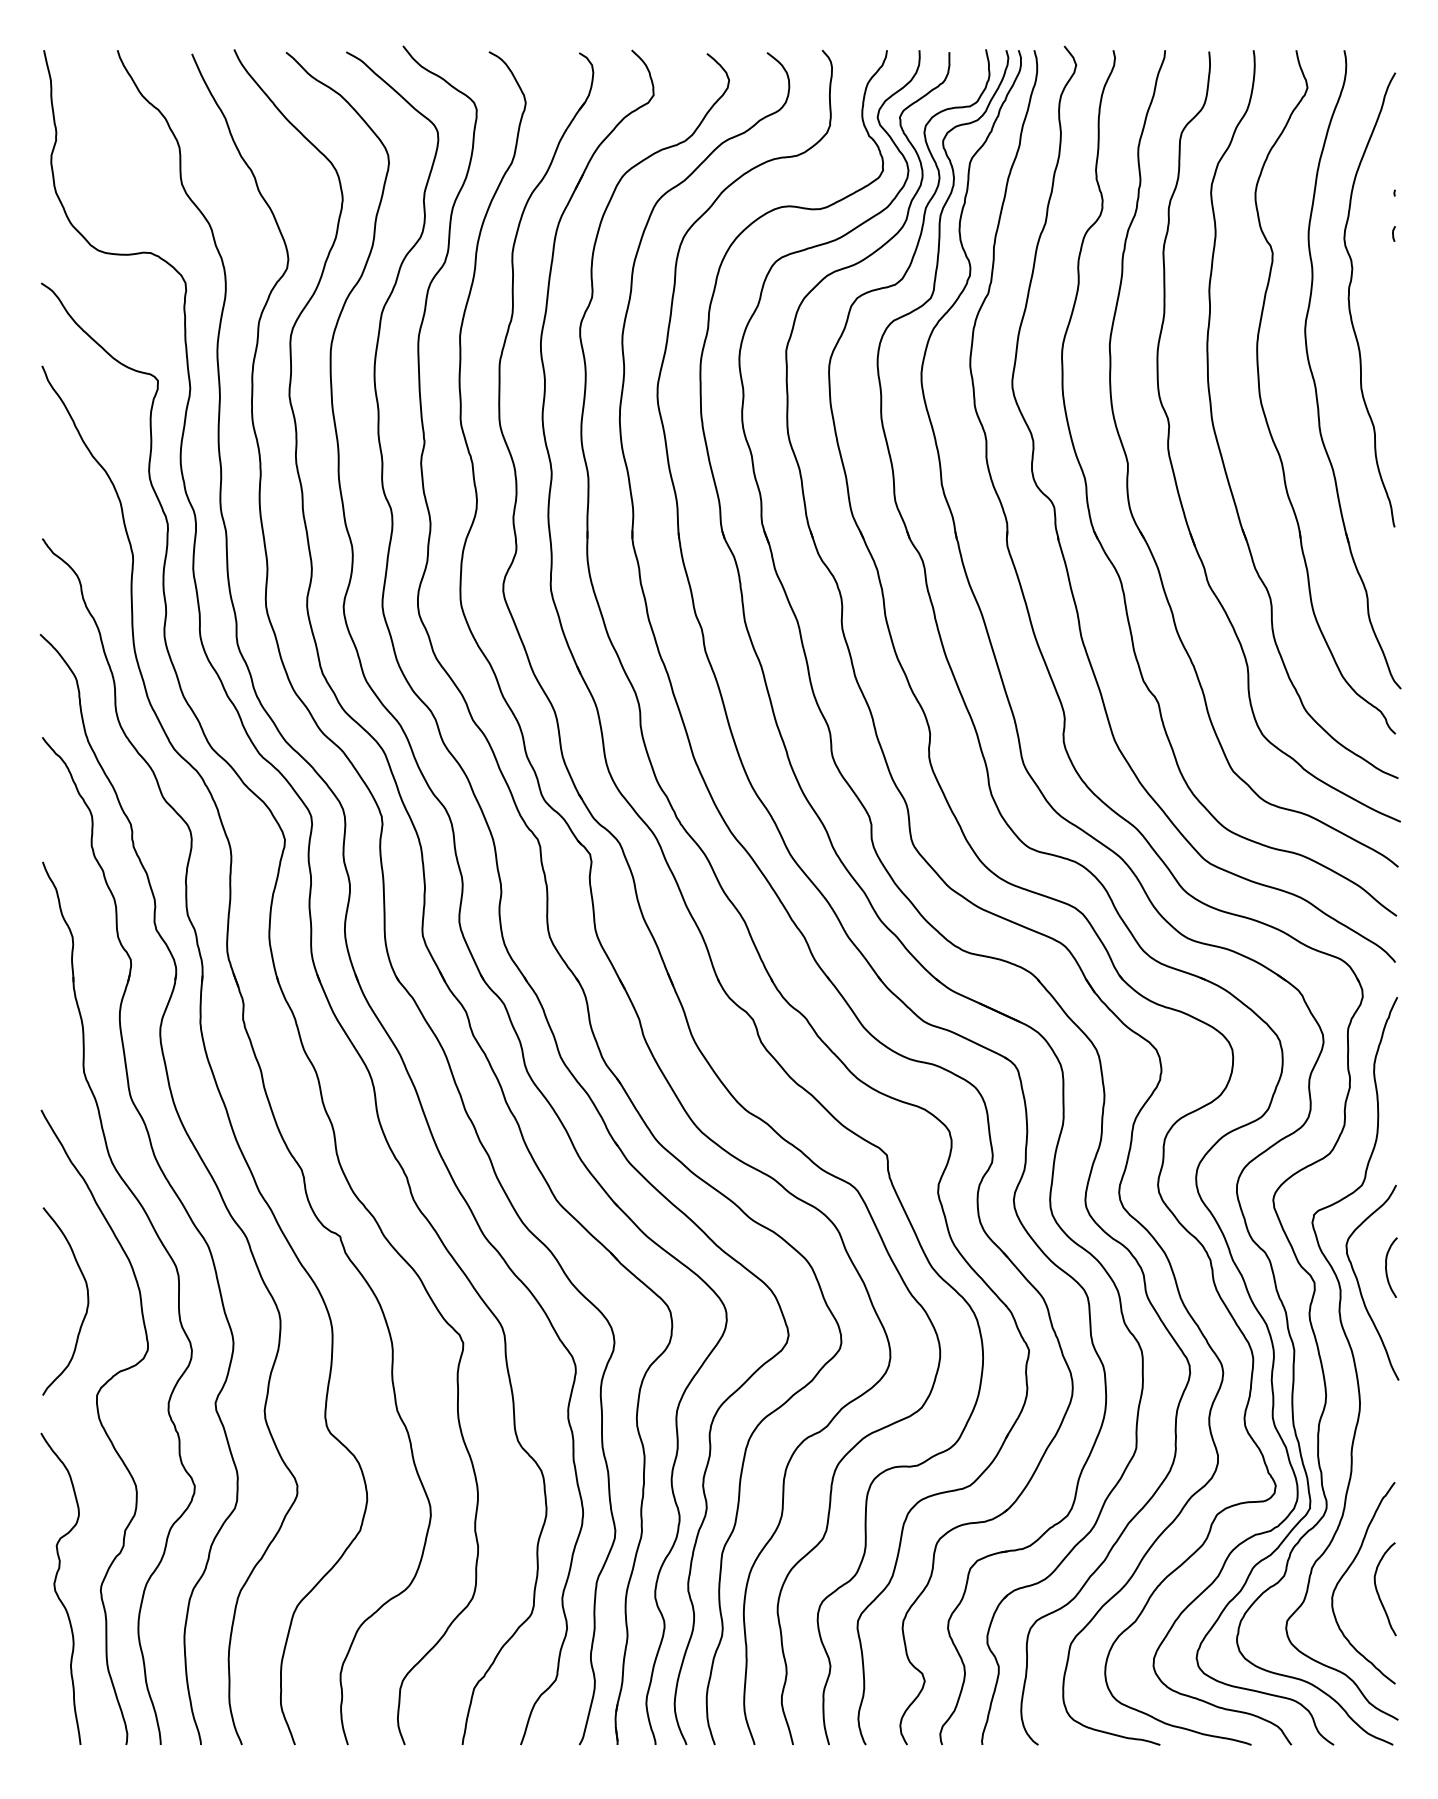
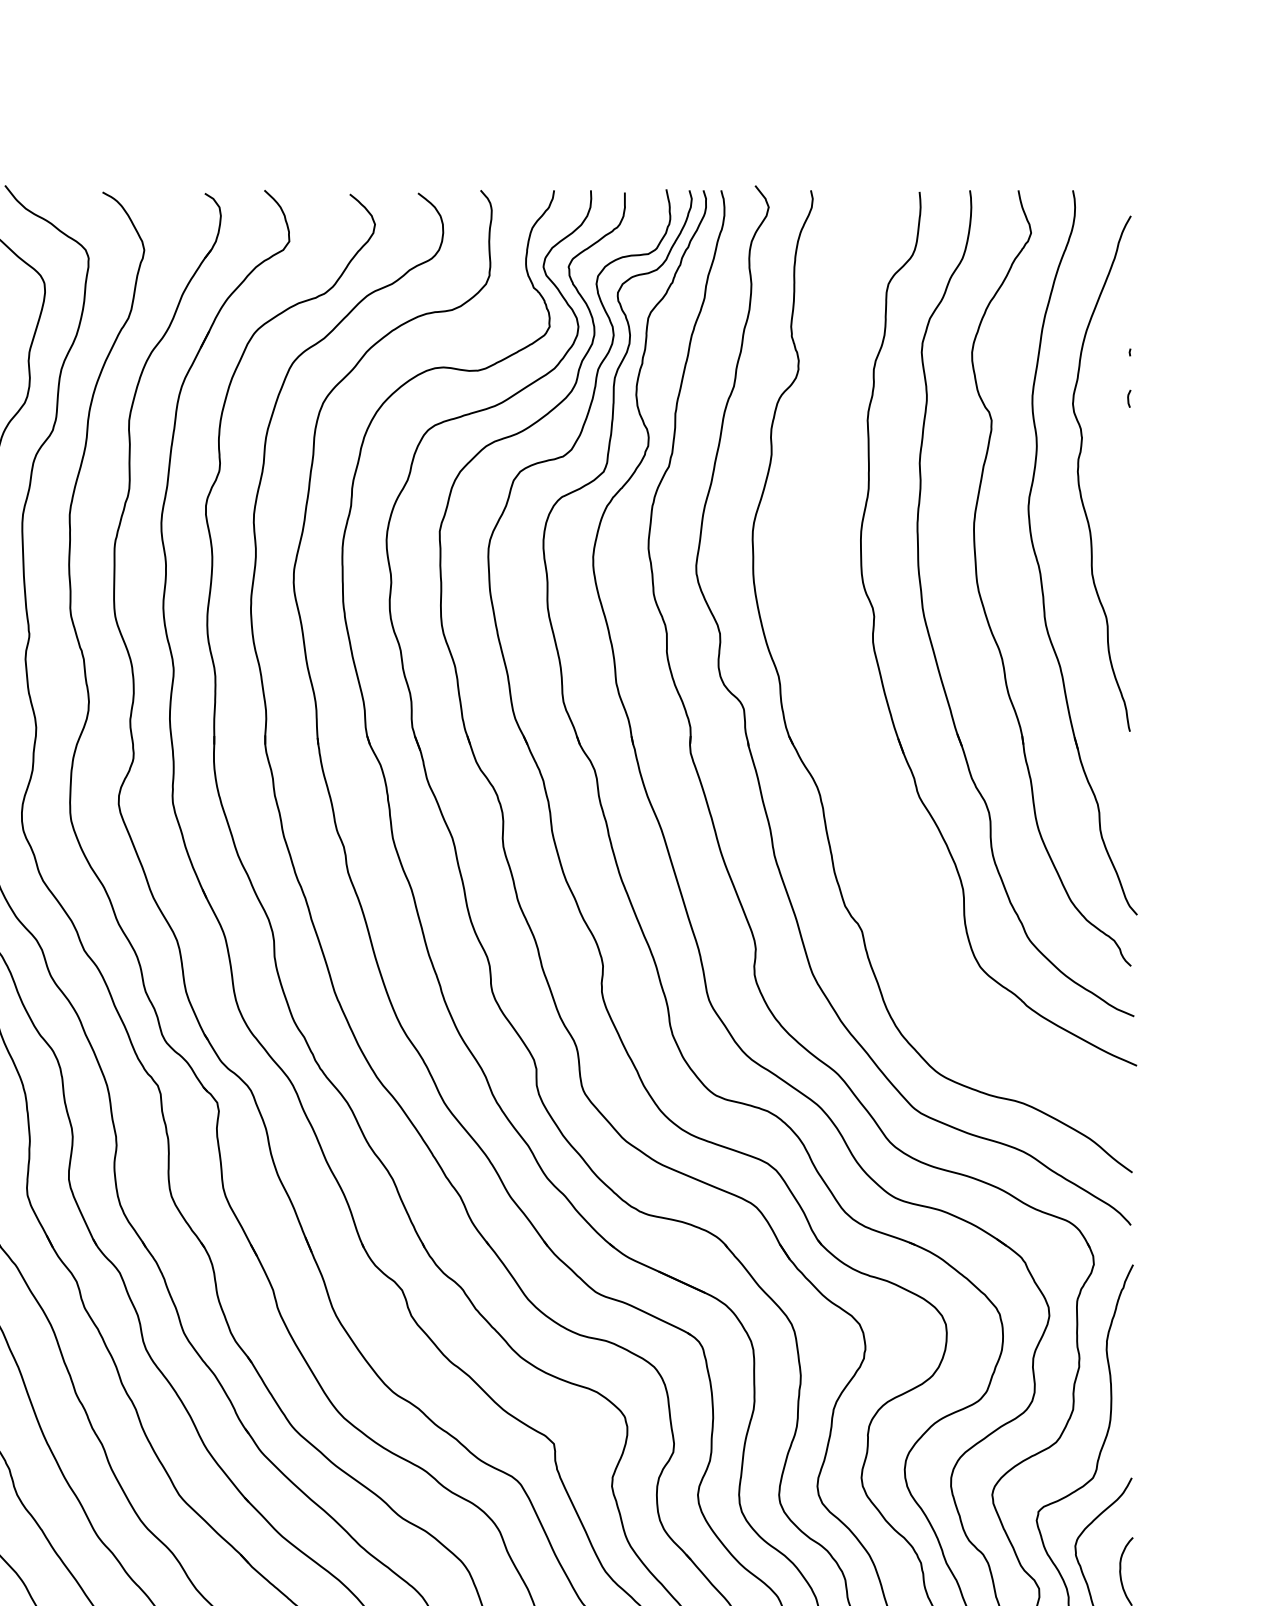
part: (1128, 460) -> (828, 655), removed

